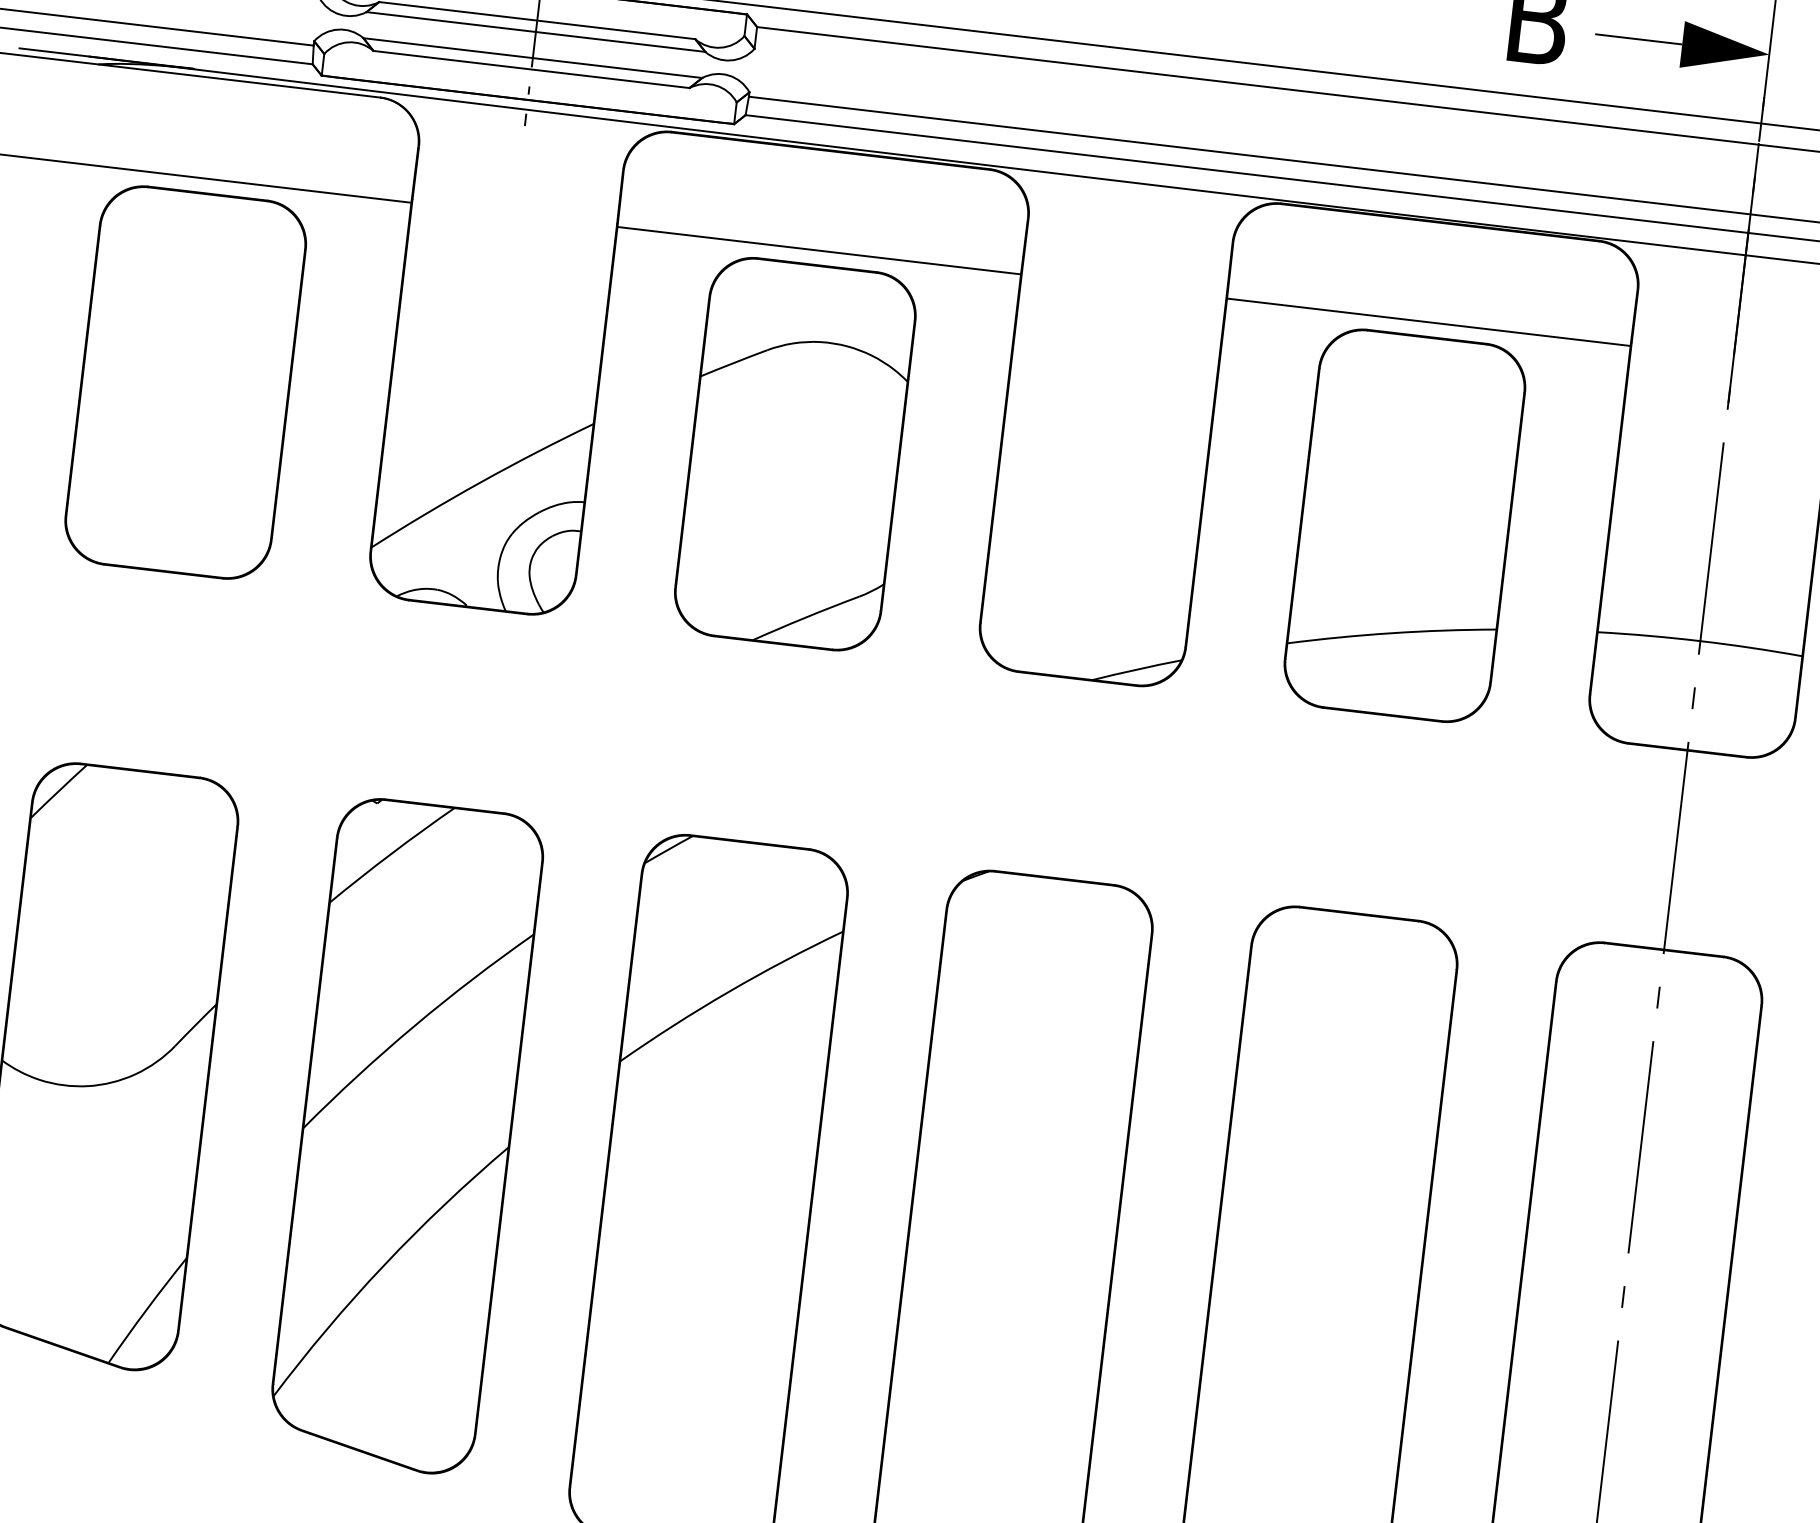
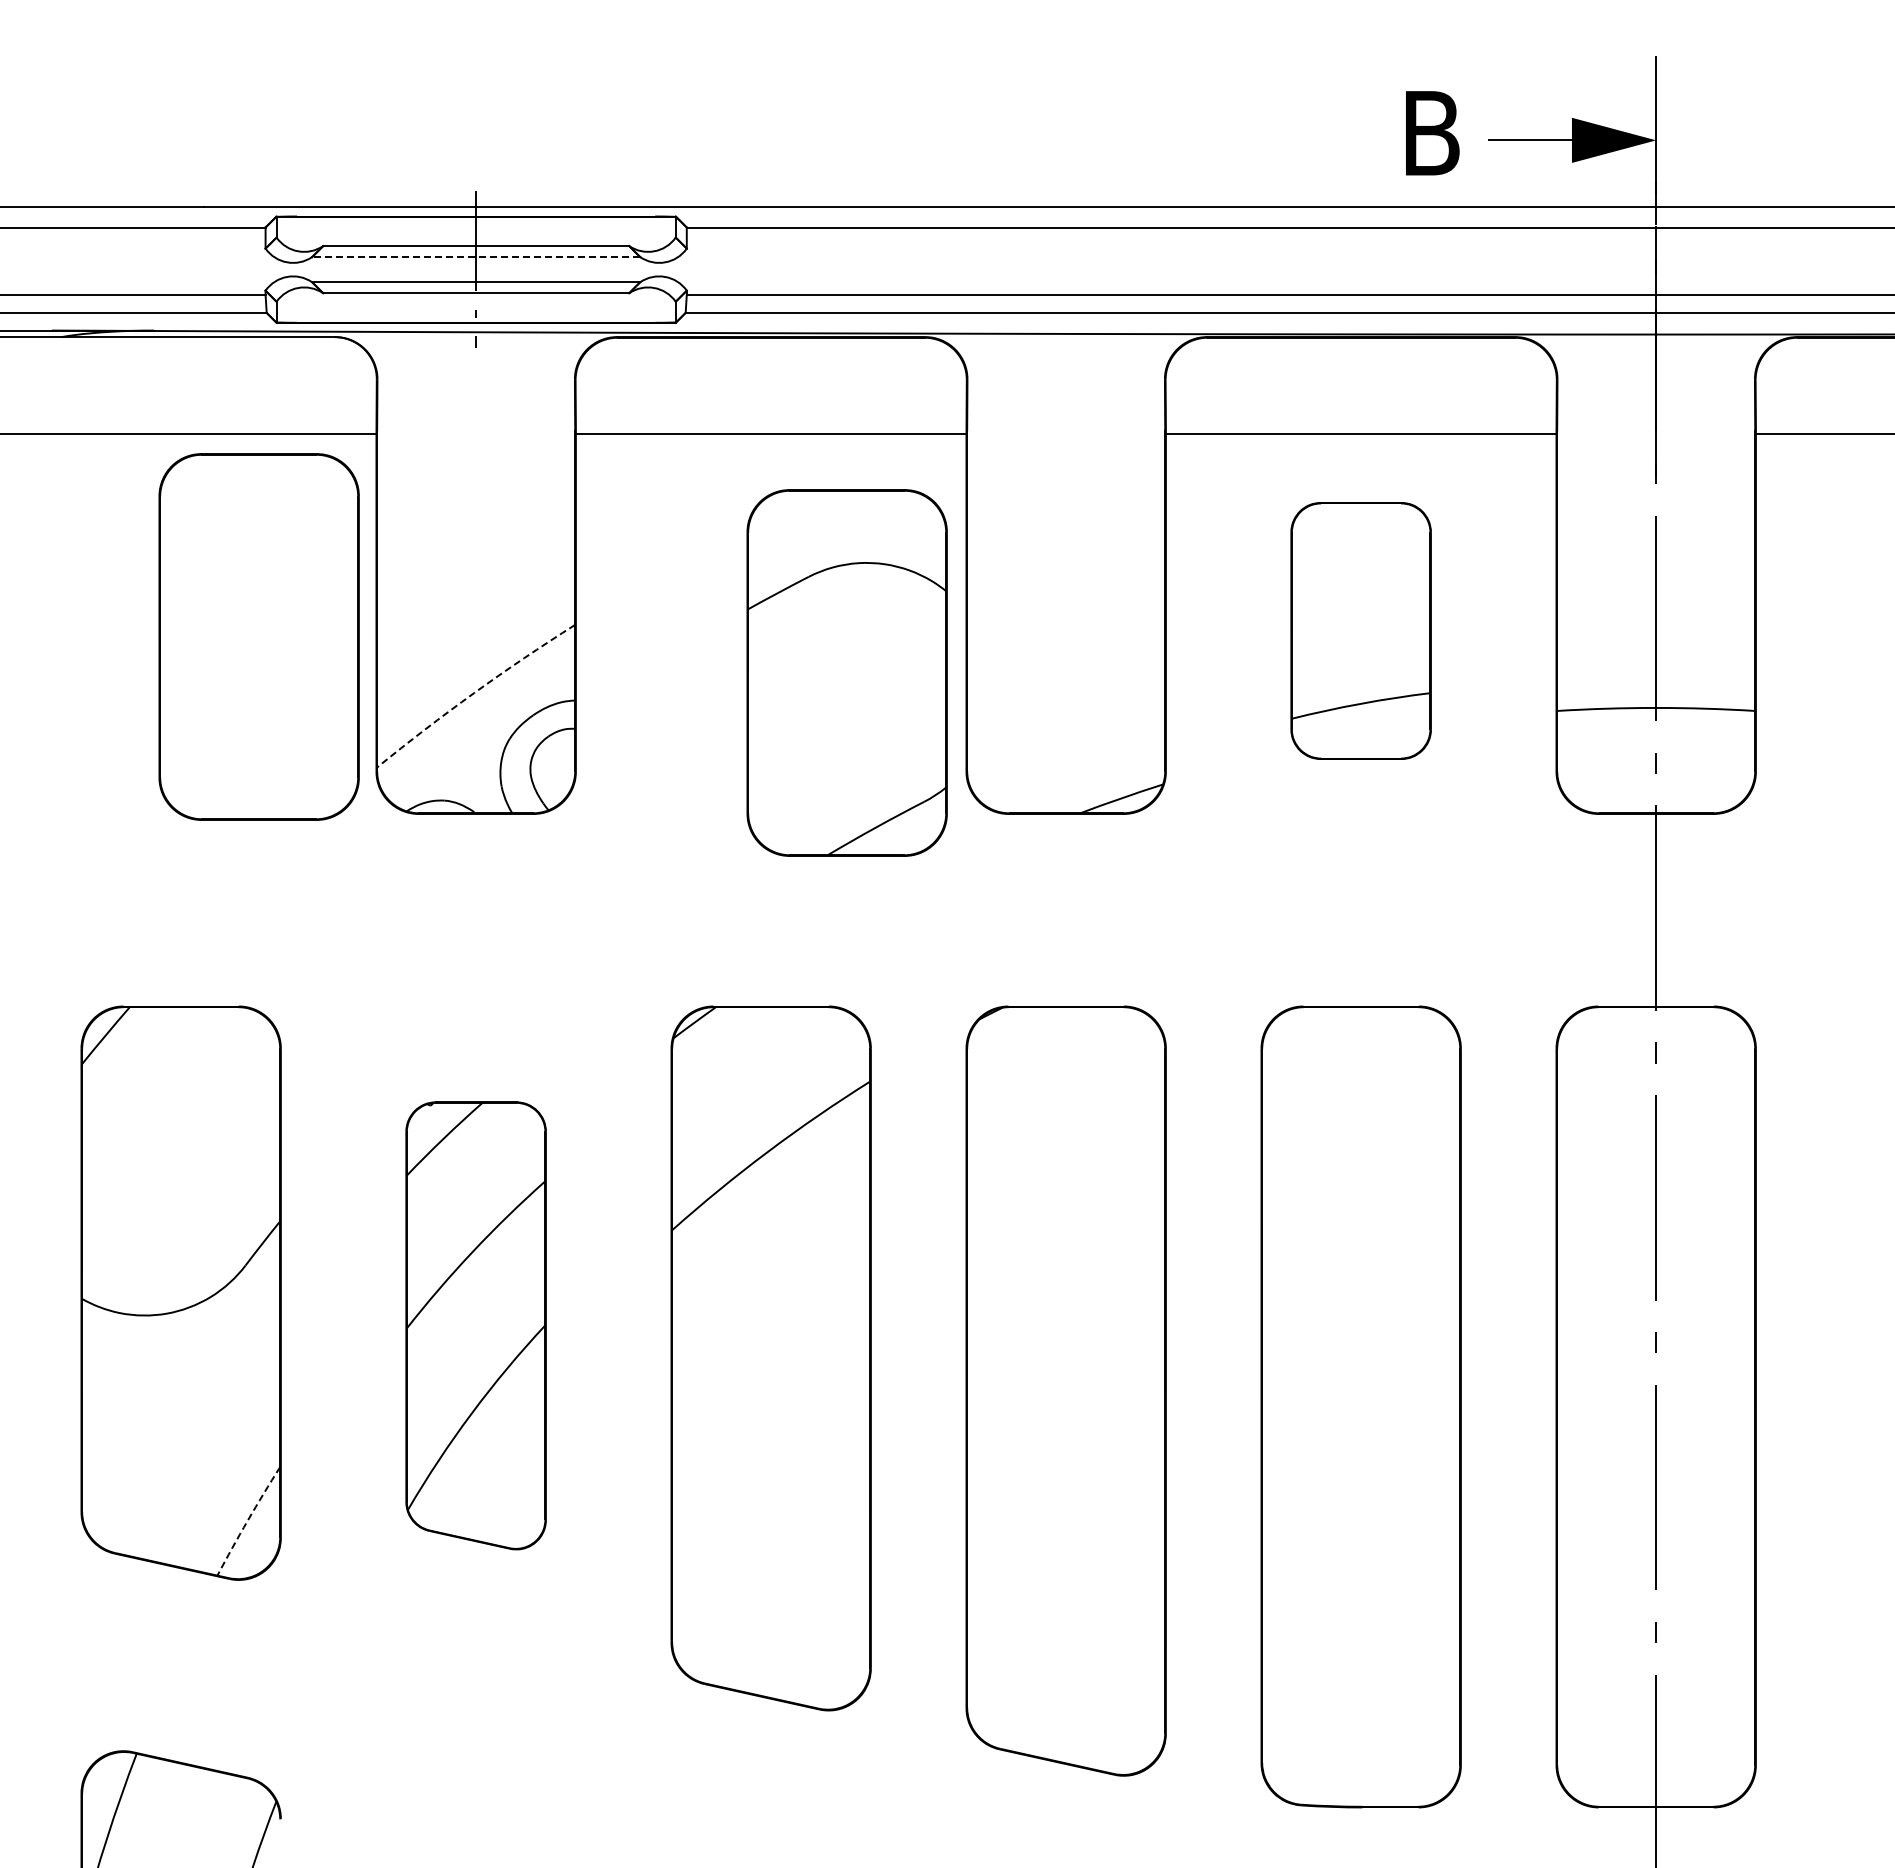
line: (536, 32) -> (476, 257), solid -> dashed
part: (185, 381) -> (258, 636), moved
part: (794, 453) -> (846, 672), moved
arc: (481, 482) -> (474, 693), solid -> dashed
part: (1404, 525) -> (1360, 630), size x0.7
part: (405, 1135) -> (475, 1325), size x0.7
arc: (146, 1309) -> (247, 1520), solid -> dashed

